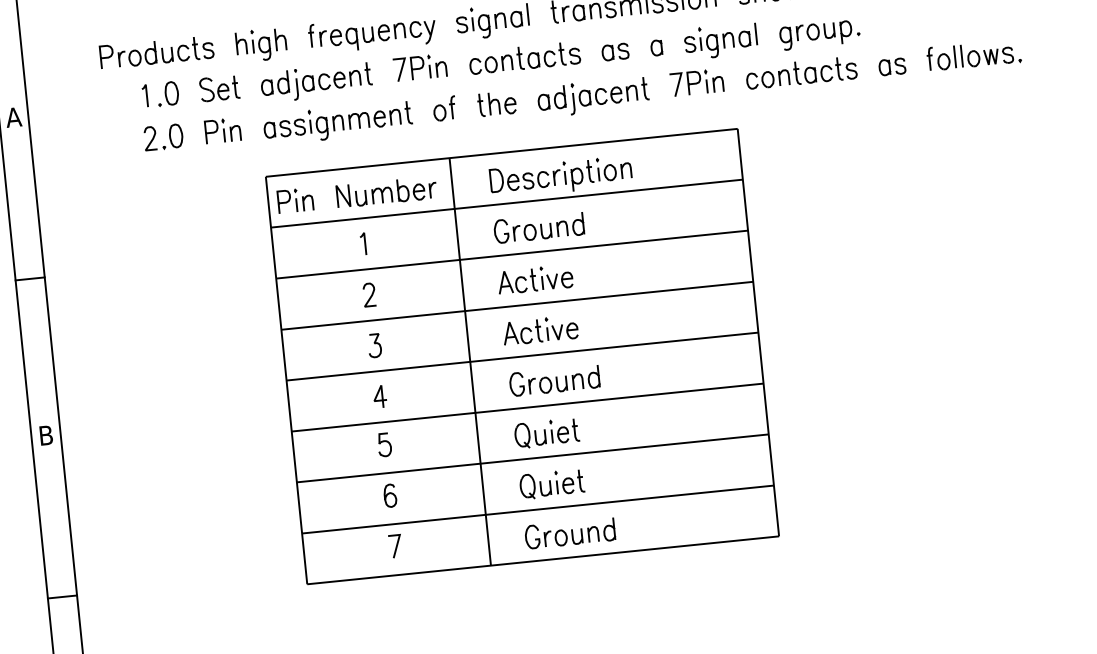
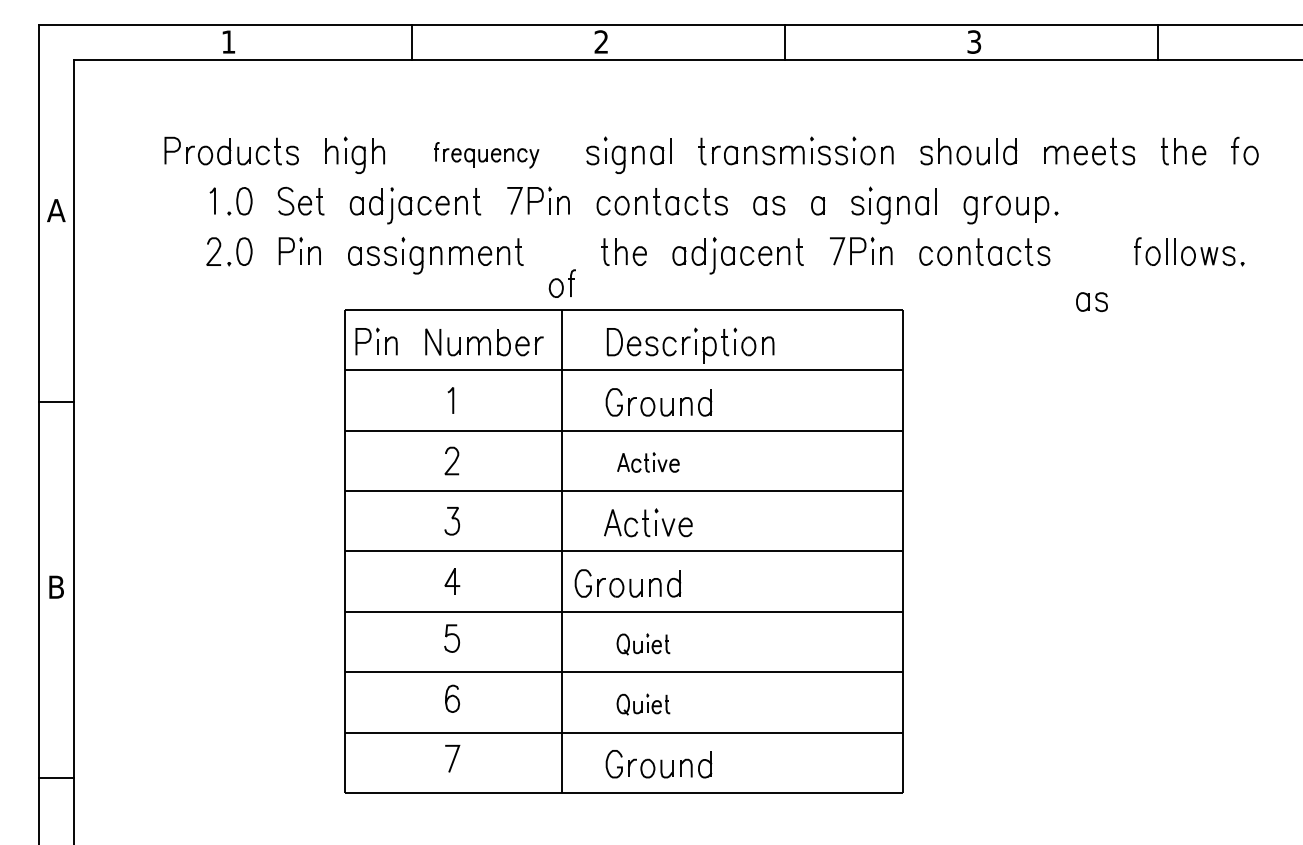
part: (372, 33) -> (486, 154), size x0.7
part: (891, 67) -> (1091, 302), moved
part: (443, 108) -> (561, 283), moved
part: (535, 279) -> (648, 462), size x0.7
part: (554, 380) -> (627, 583), moved
part: (546, 433) -> (643, 644), size x0.7
part: (552, 484) -> (643, 704), size x0.7

